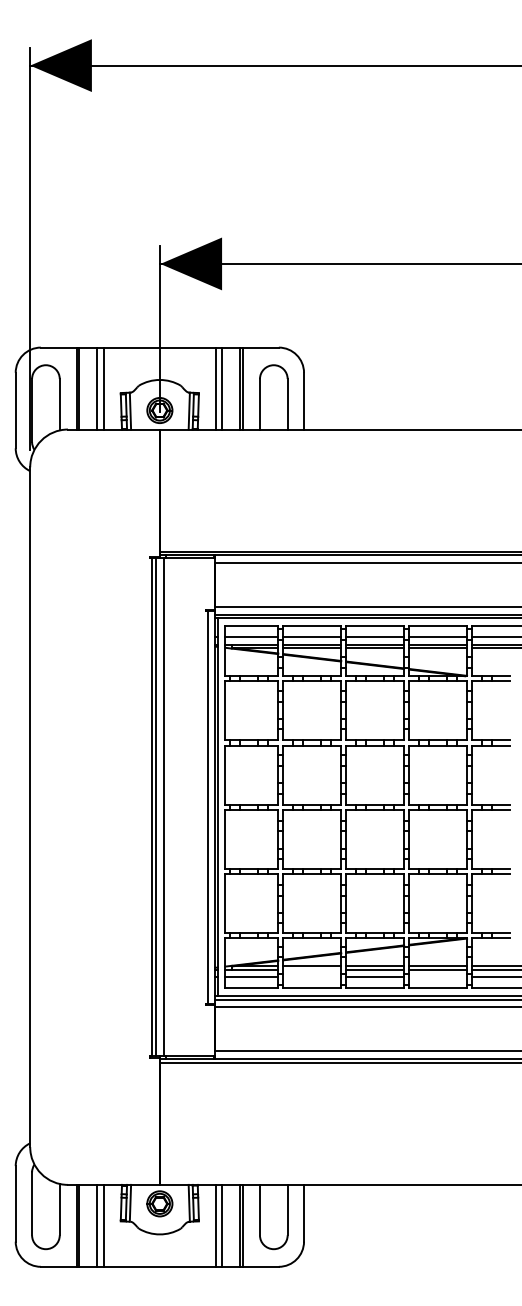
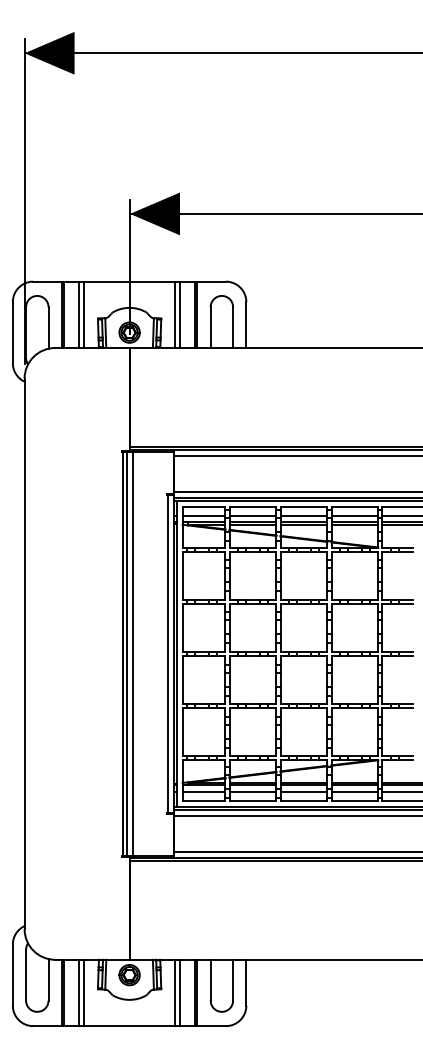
line: (312, 969) -> (253, 785), added
line: (312, 977) -> (253, 791), added
line: (438, 977) -> (355, 791), added

